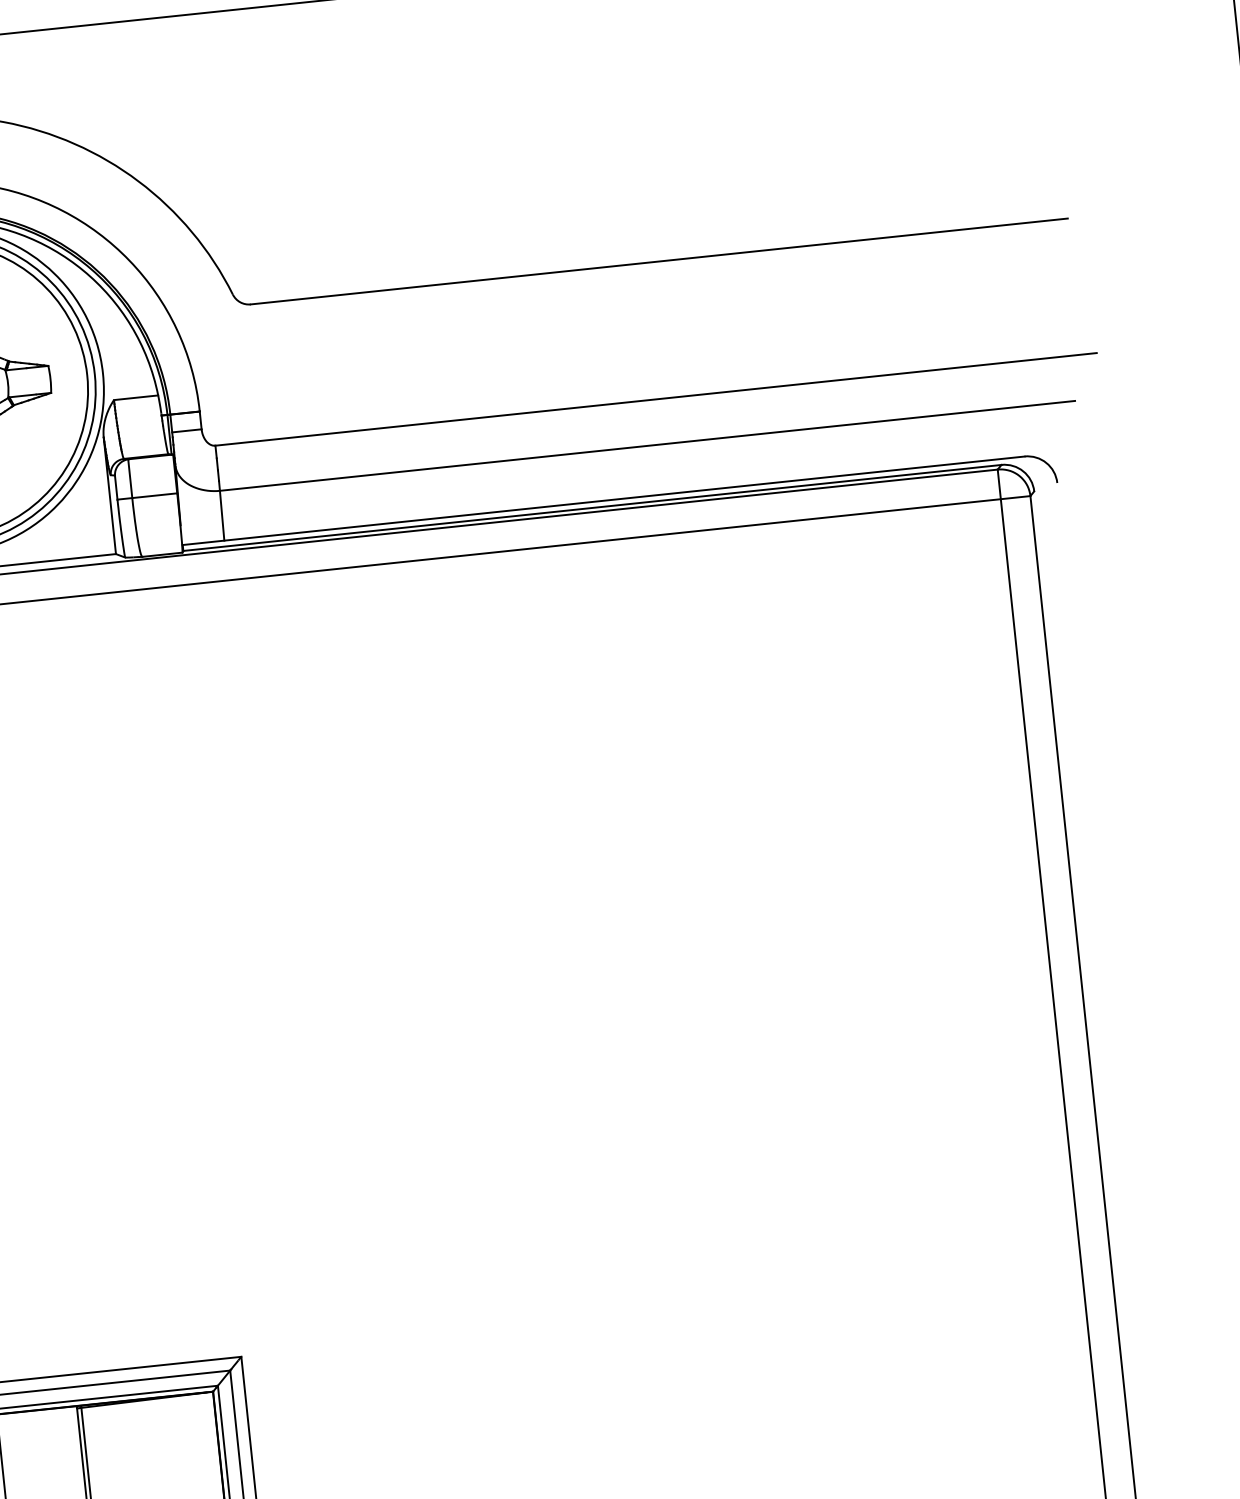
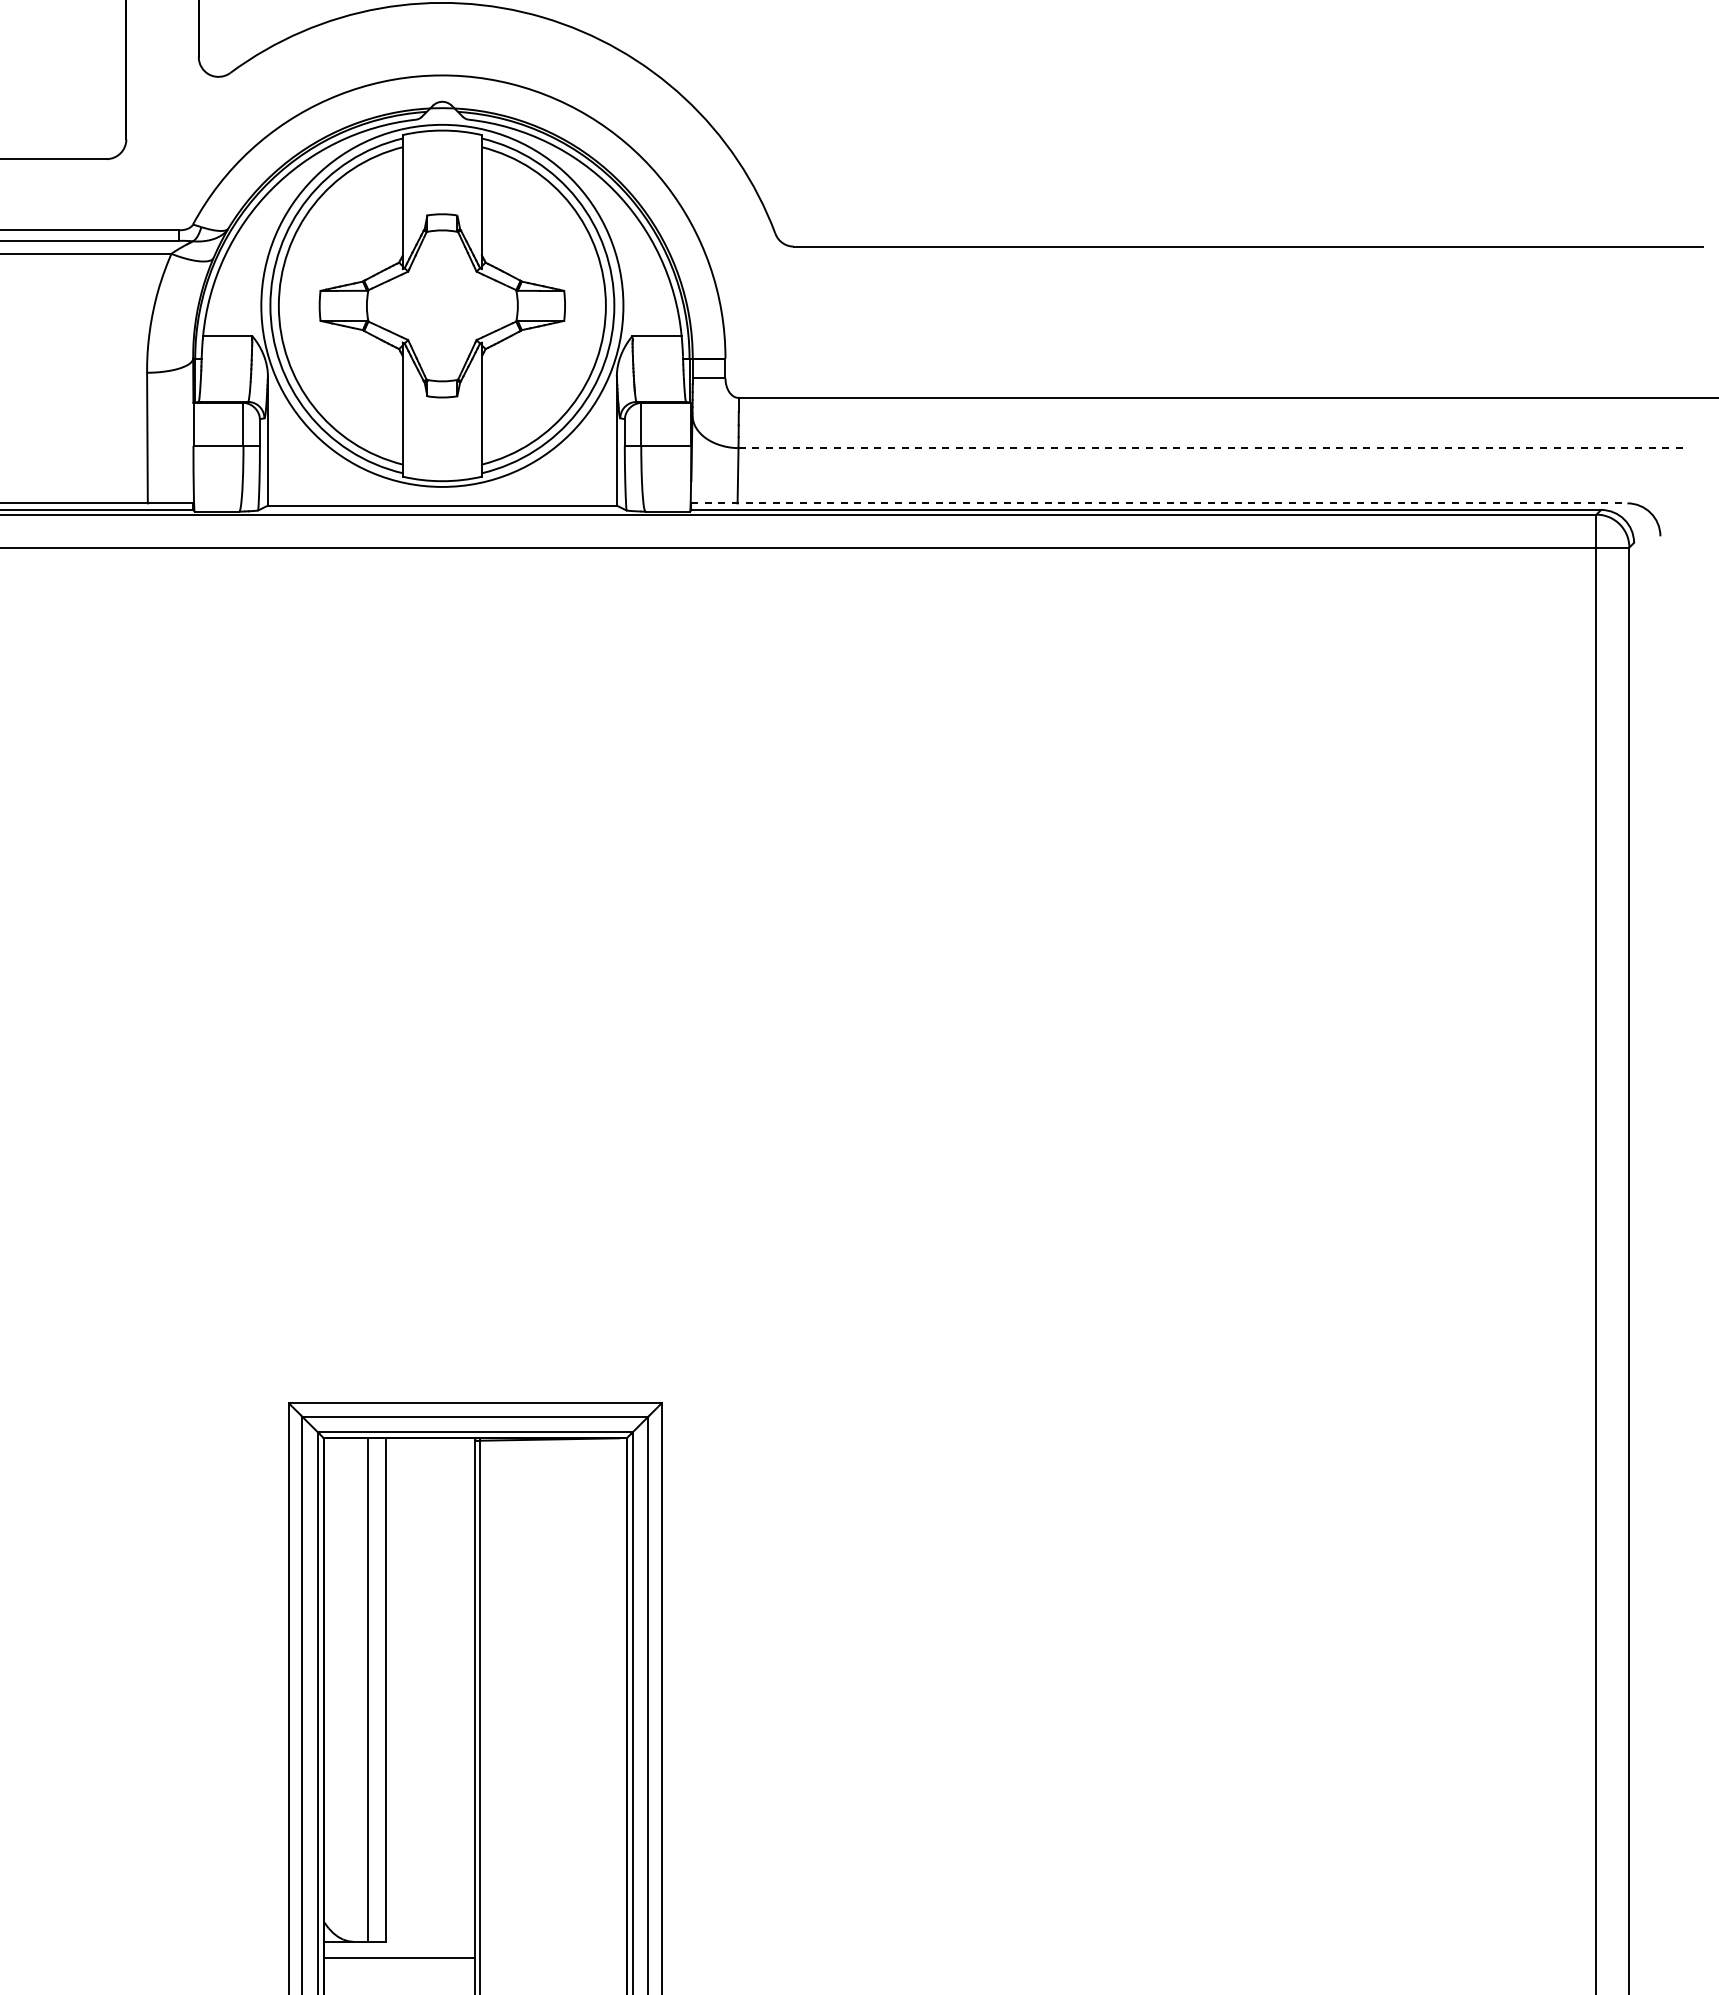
line: (648, 446) -> (1214, 448), solid -> dashed
line: (603, 500) -> (1159, 503), solid -> dashed

